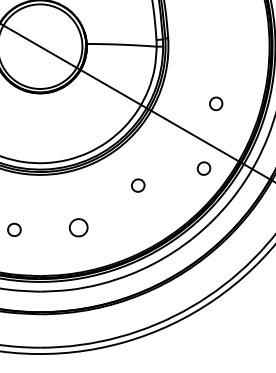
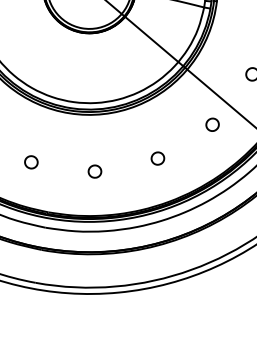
part: (203, 168) -> (212, 124), moved
part: (138, 185) -> (158, 158), moved
part: (78, 227) -> (94, 171), size x0.71

